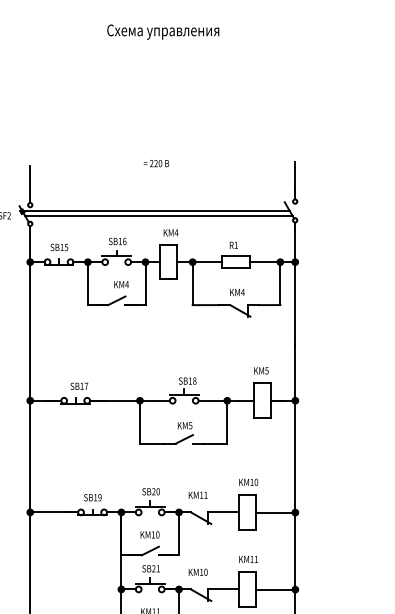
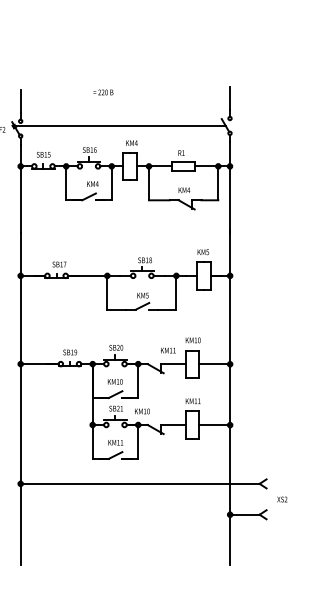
text: (156, 163) -> (103, 92), moved
line: (159, 215) -> (122, 129), removed
text: (198, 495) -> (168, 350), moved
text: (198, 572) -> (142, 411), moved

